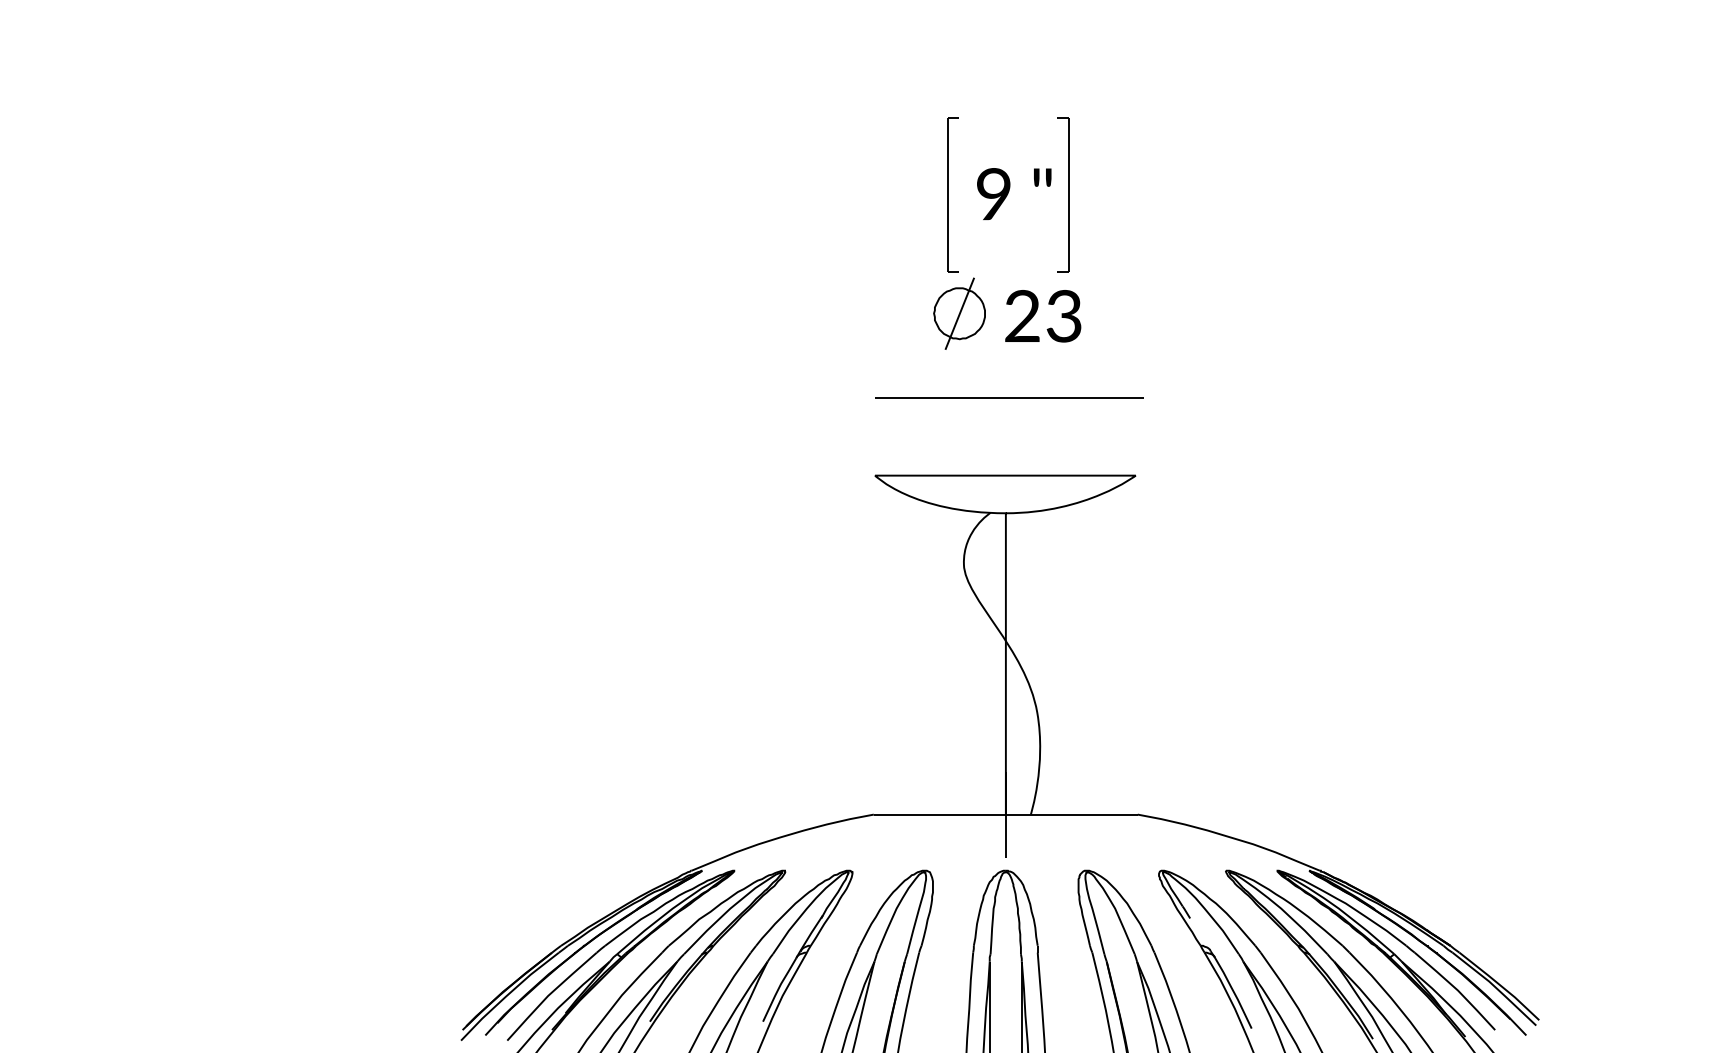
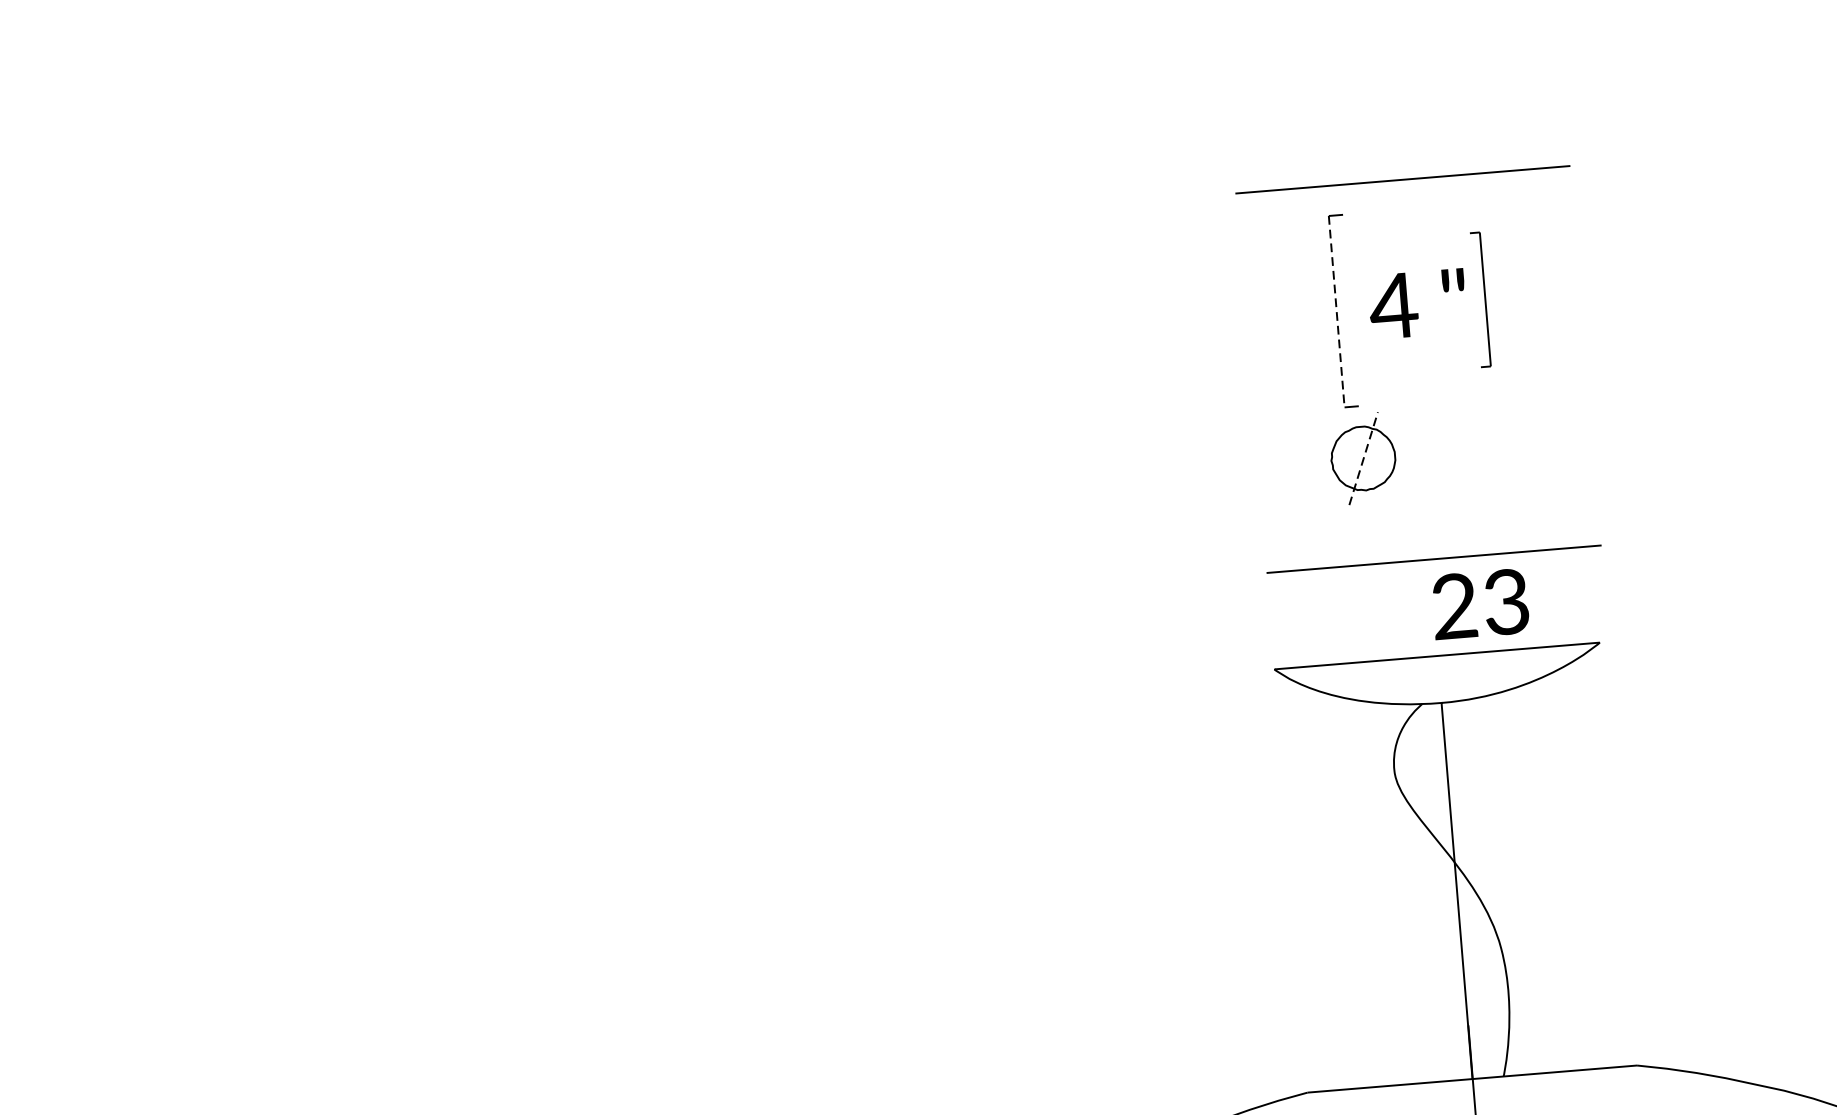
line: (1009, 93) -> (1403, 178), added
text: (993, 194) -> (1393, 306), 9 -> 4
part: (1063, 194) -> (1480, 299), size x0.7
line: (948, 195) -> (1337, 312), solid -> dashed
line: (959, 313) -> (1363, 458), solid -> dashed
text: (1043, 316) -> (1480, 604), moved

